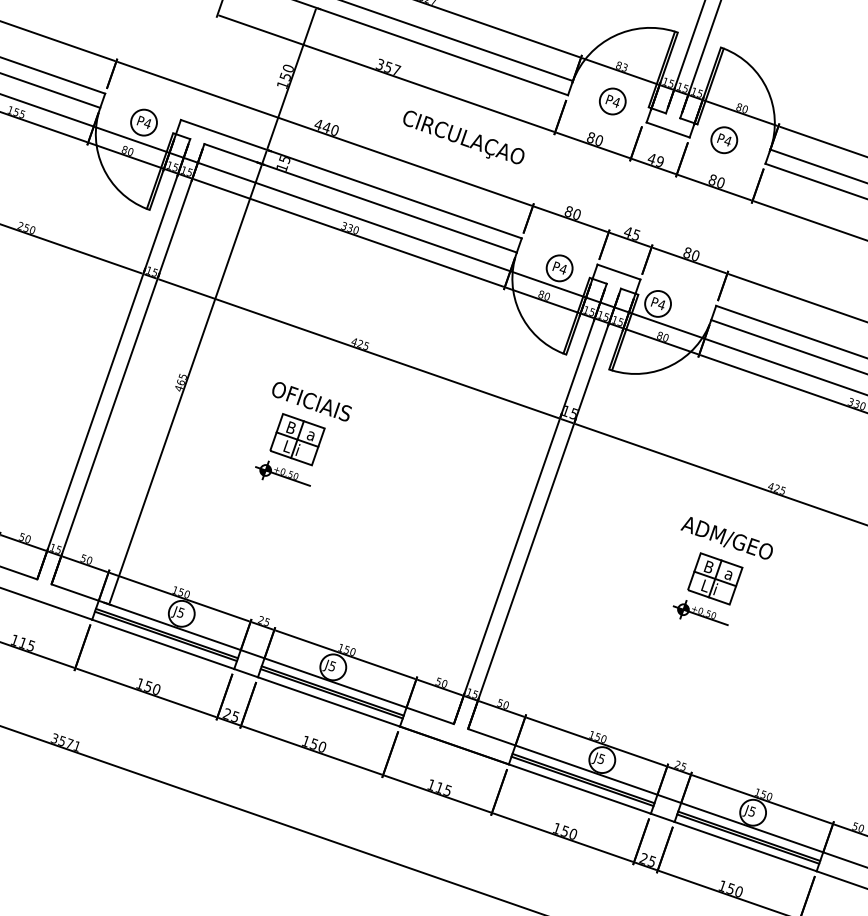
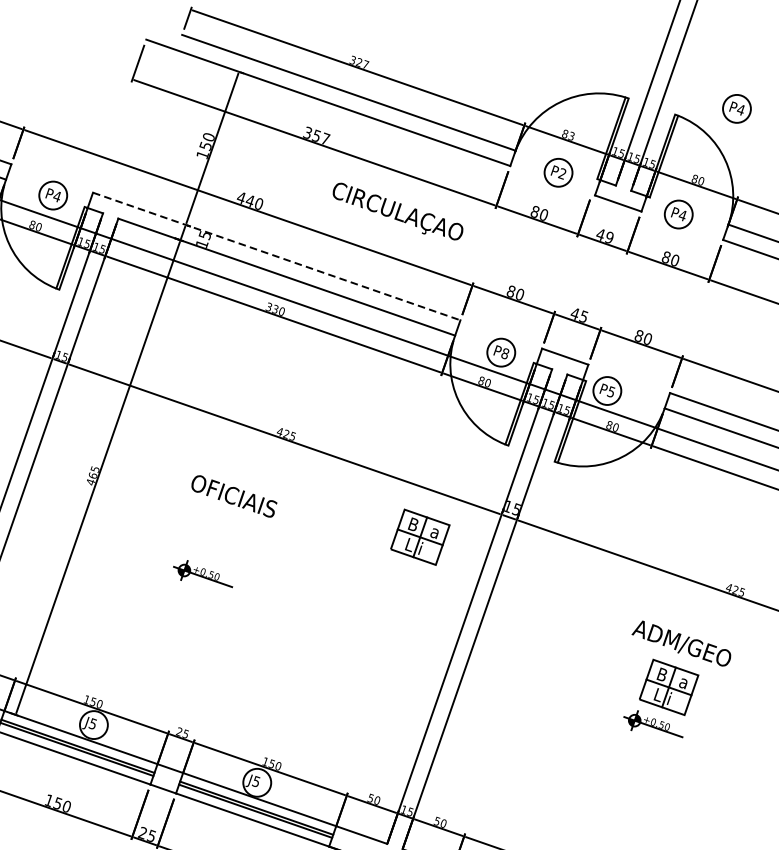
part: (778, 42) -> (737, 109), added
text: (615, 102) -> (561, 173), P4 -> P2
line: (351, 179) -> (276, 256), solid -> dashed
text: (562, 269) -> (504, 353), P4 -> P8
text: (661, 304) -> (611, 391), P4 -> P5
part: (297, 439) -> (420, 537), moved

